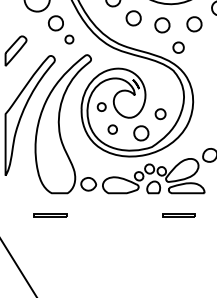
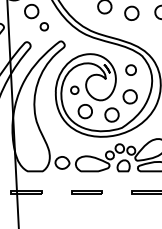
part: (178, 47) -> (130, 69), moved
part: (160, 114) -> (130, 97), size x1.43
part: (112, 129) -> (84, 111), size x1.67
line: (114, 214) -> (86, 191), added

